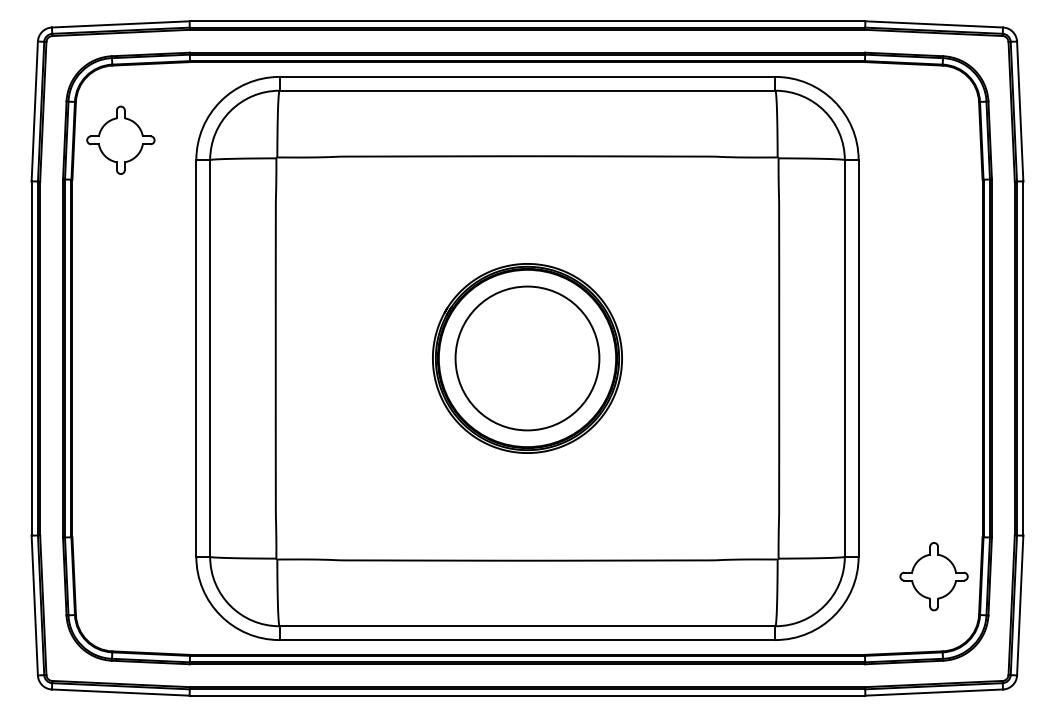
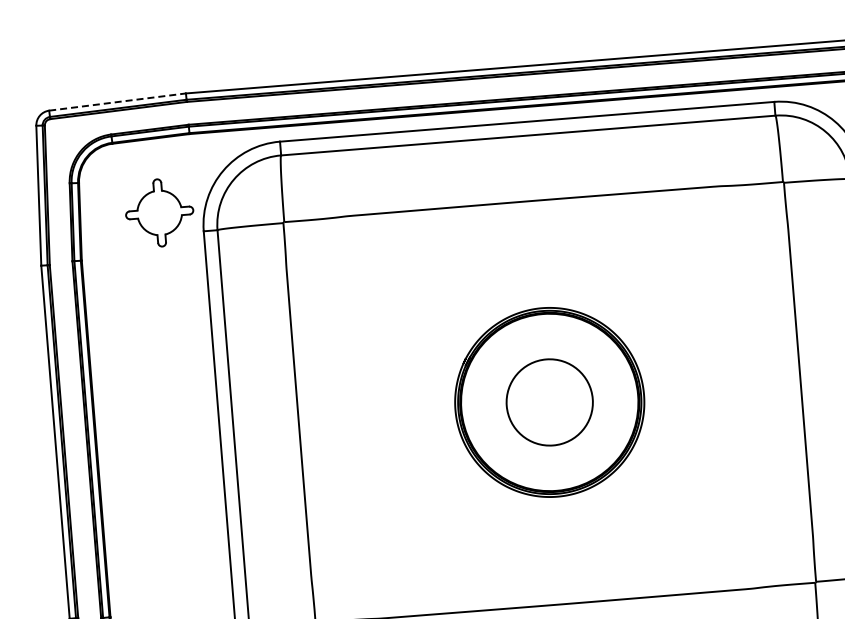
line: (120, 24) -> (117, 102), solid -> dashed
part: (120, 139) -> (159, 212), moved
circle: (527, 358) -> (549, 402), size x0.6

